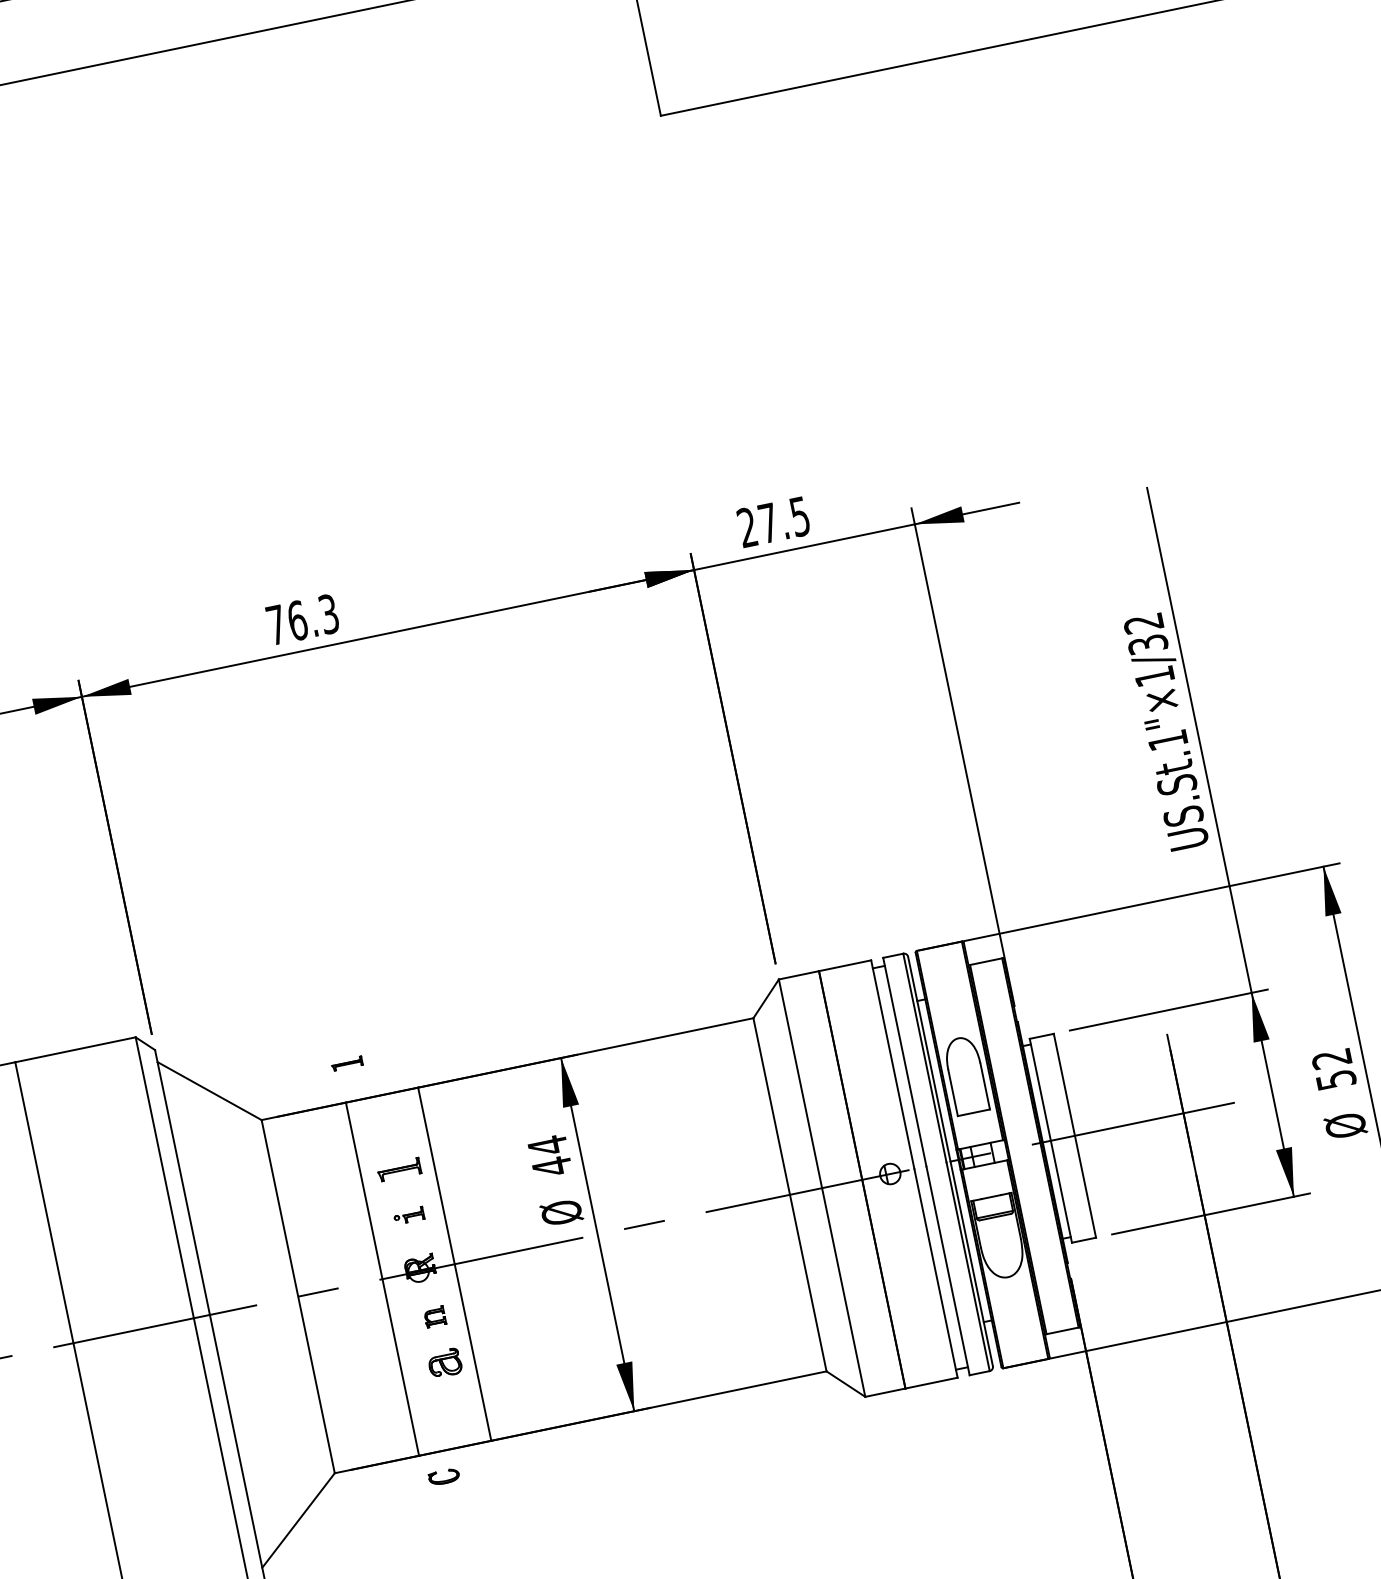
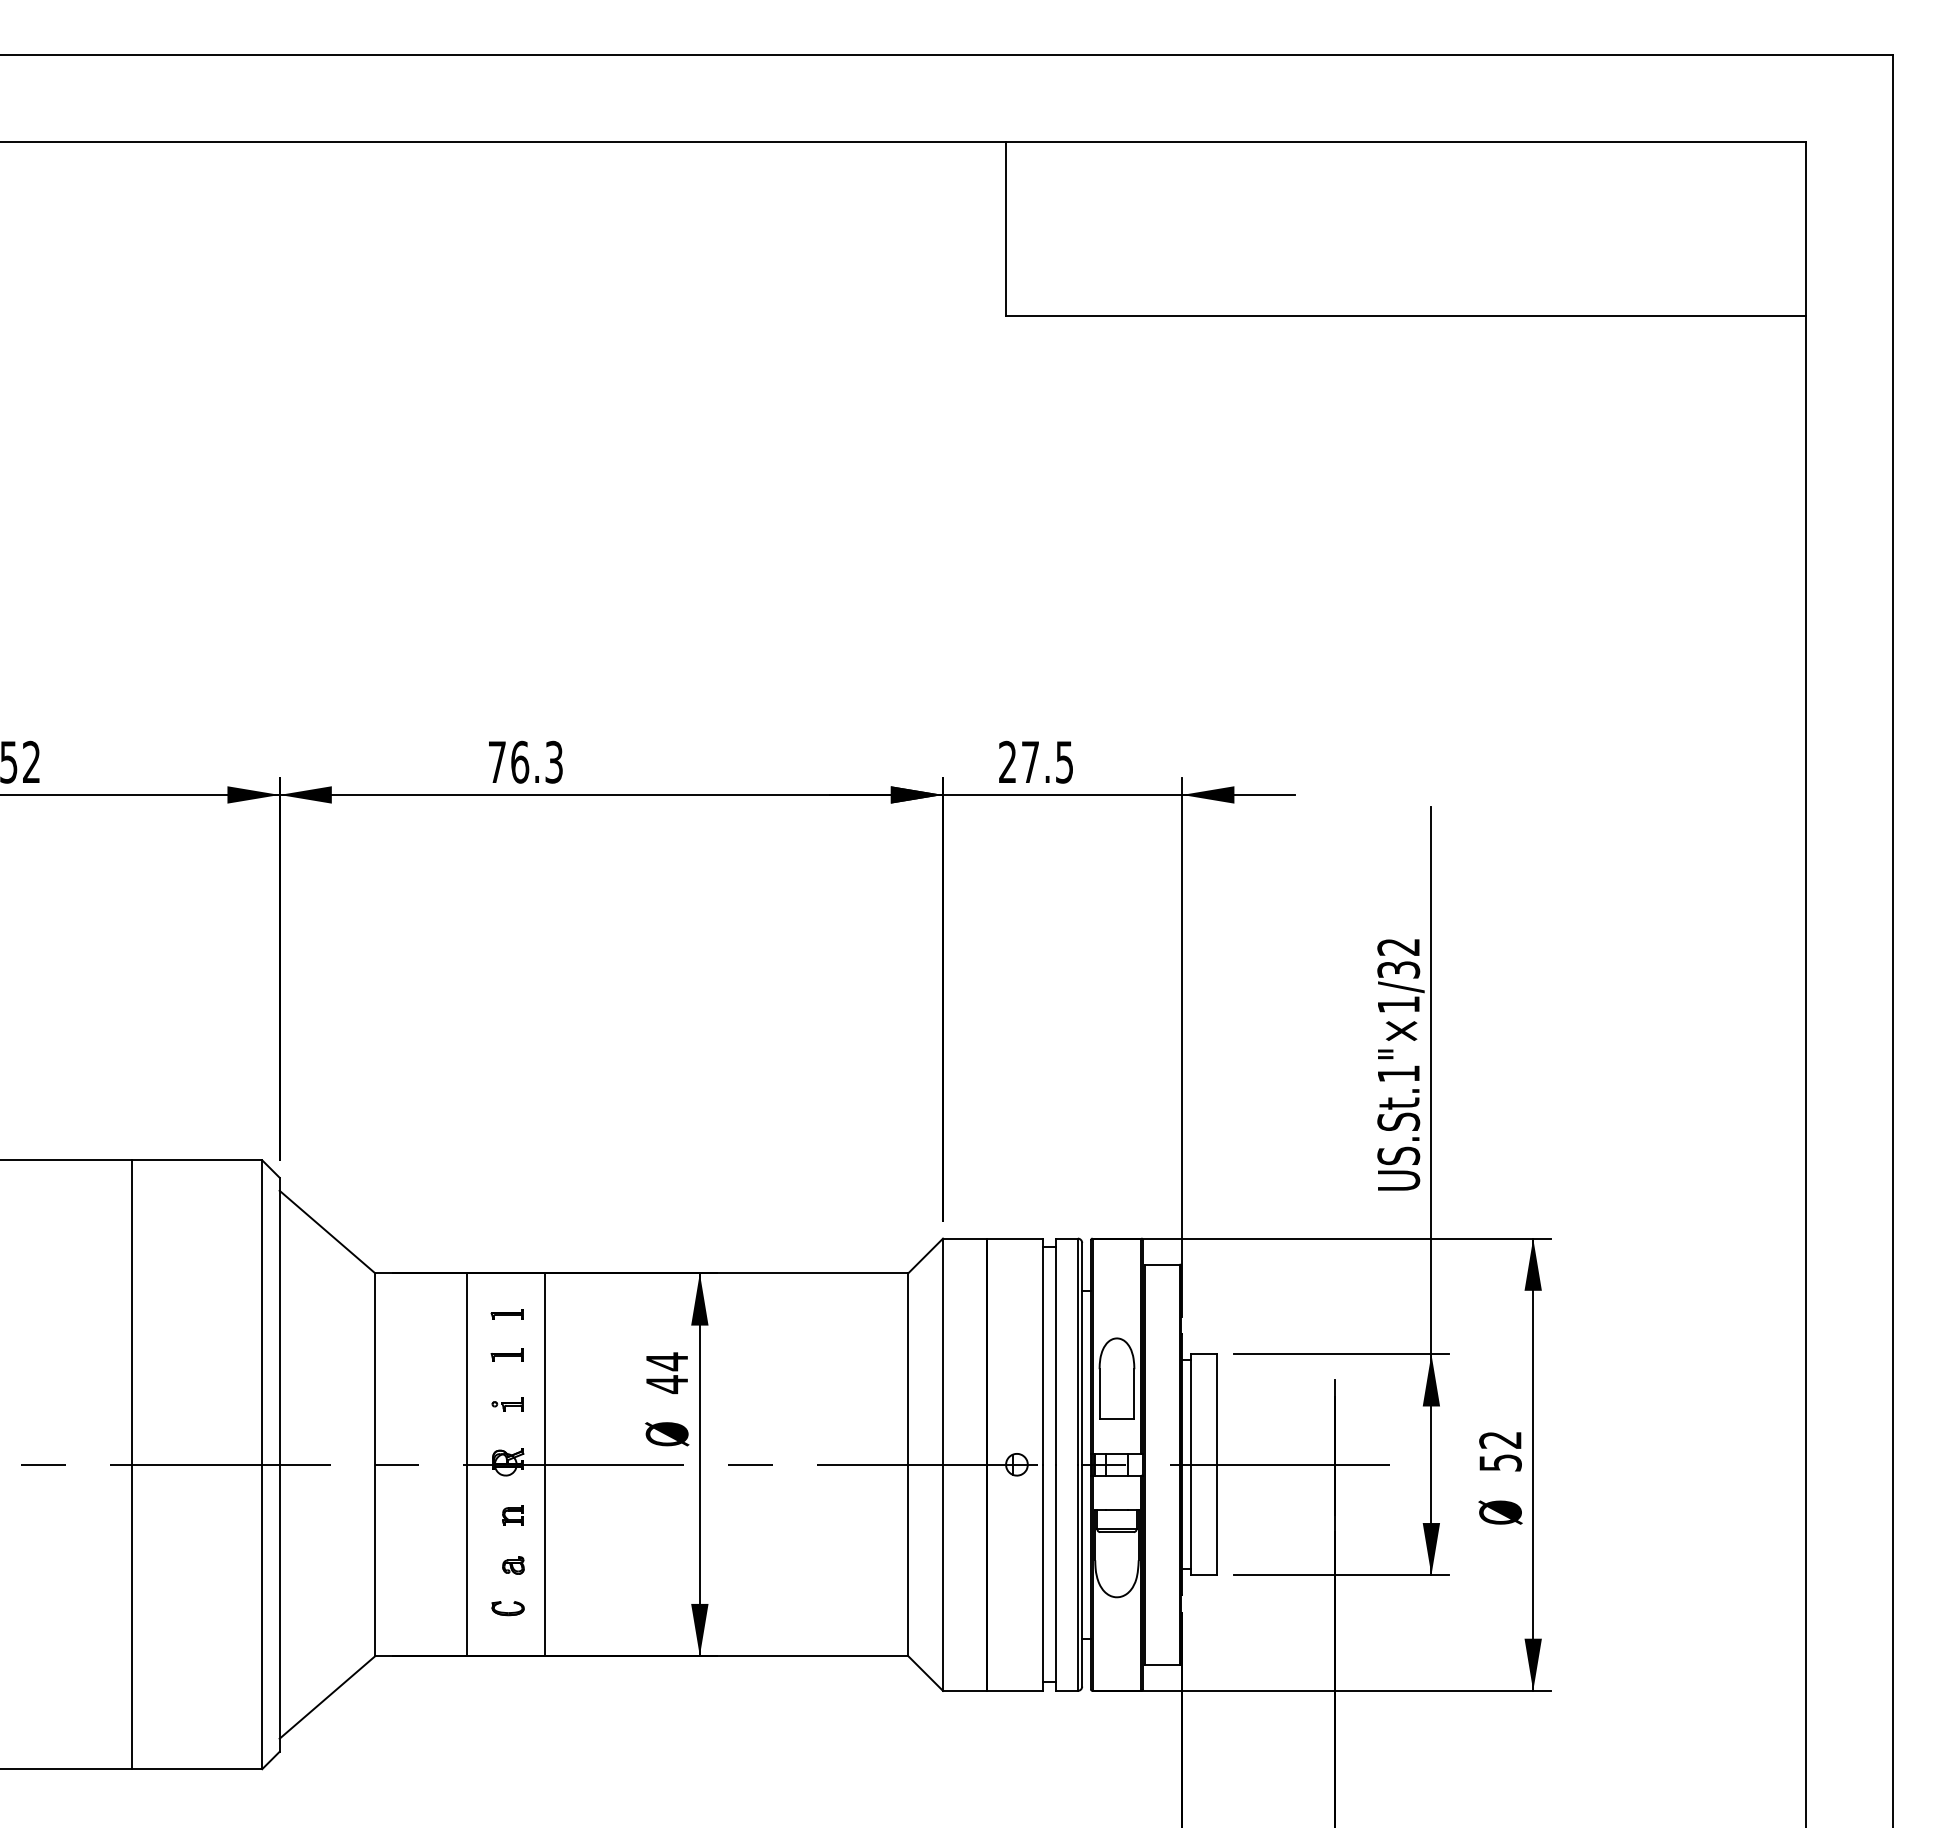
part: (346, 1064) -> (506, 1314), moved
part: (398, 1169) -> (506, 1354), size x0.71
part: (444, 1363) -> (513, 1565), size x0.62
part: (443, 1477) -> (507, 1608), moved

